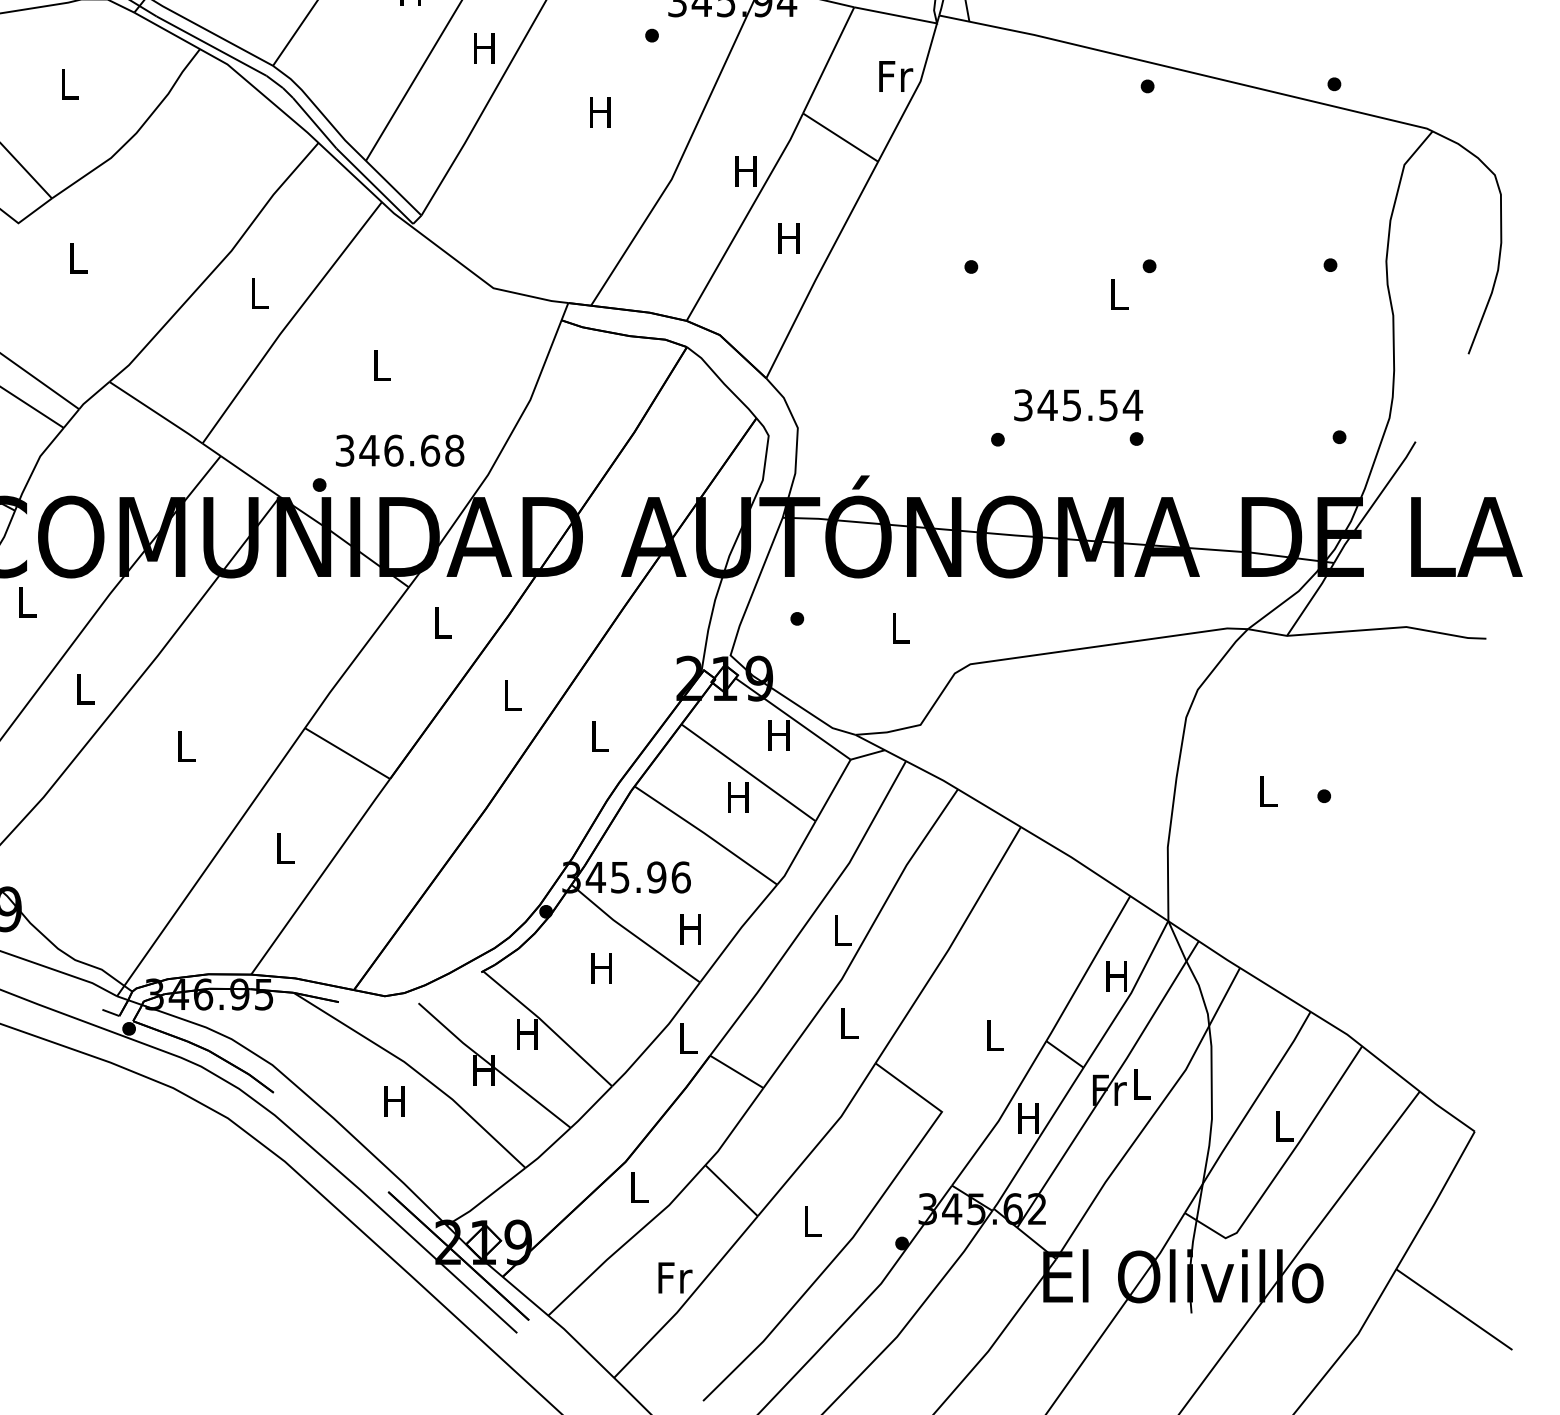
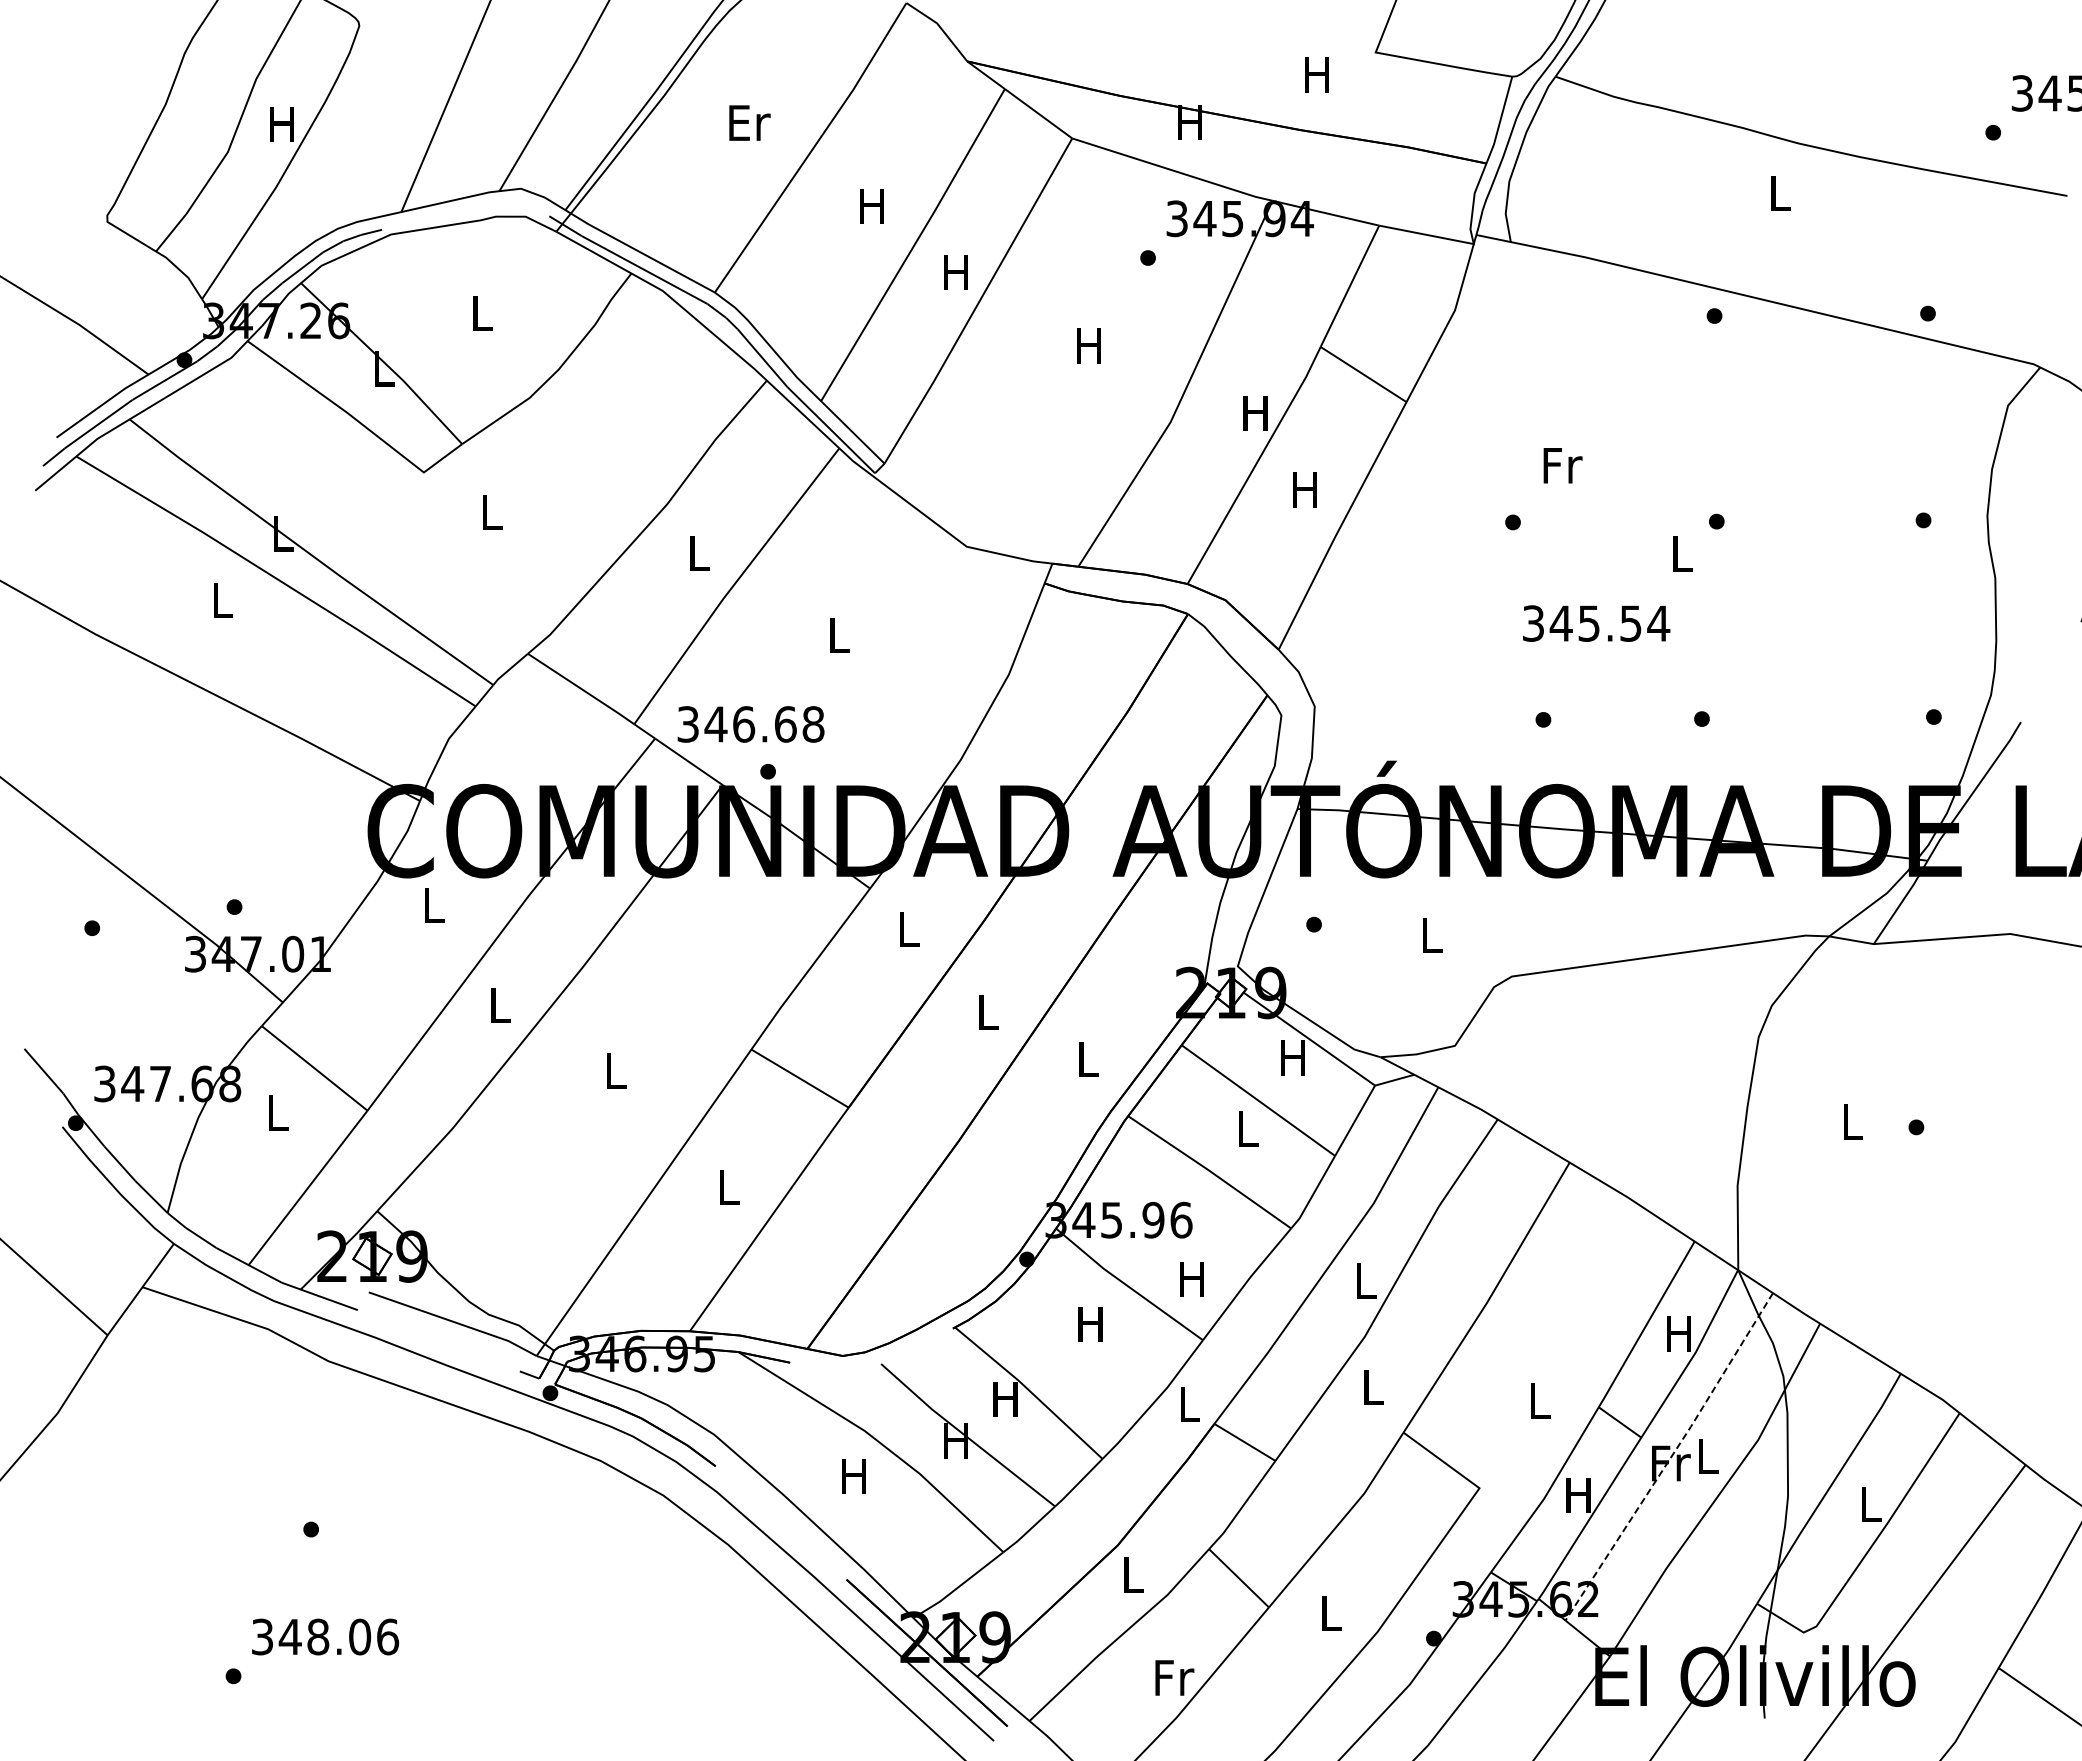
text: (895, 76) -> (1562, 465), moved
text: (1078, 405) -> (1596, 623), moved
text: (399, 450) -> (750, 724), moved
text: (738, 797) -> (1246, 1128), H -> L
line: (1109, 1085) -> (1671, 1457), solid -> dashed

